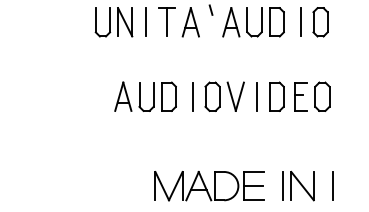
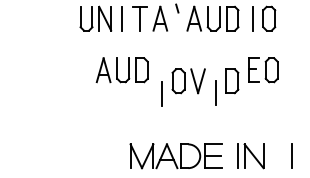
line: (192, 95) -> (161, 93), moved
line: (256, 95) -> (215, 92), moved
part: (144, 97) -> (121, 70), moved
part: (312, 97) -> (263, 70), moved
line: (332, 185) -> (291, 155), moved

